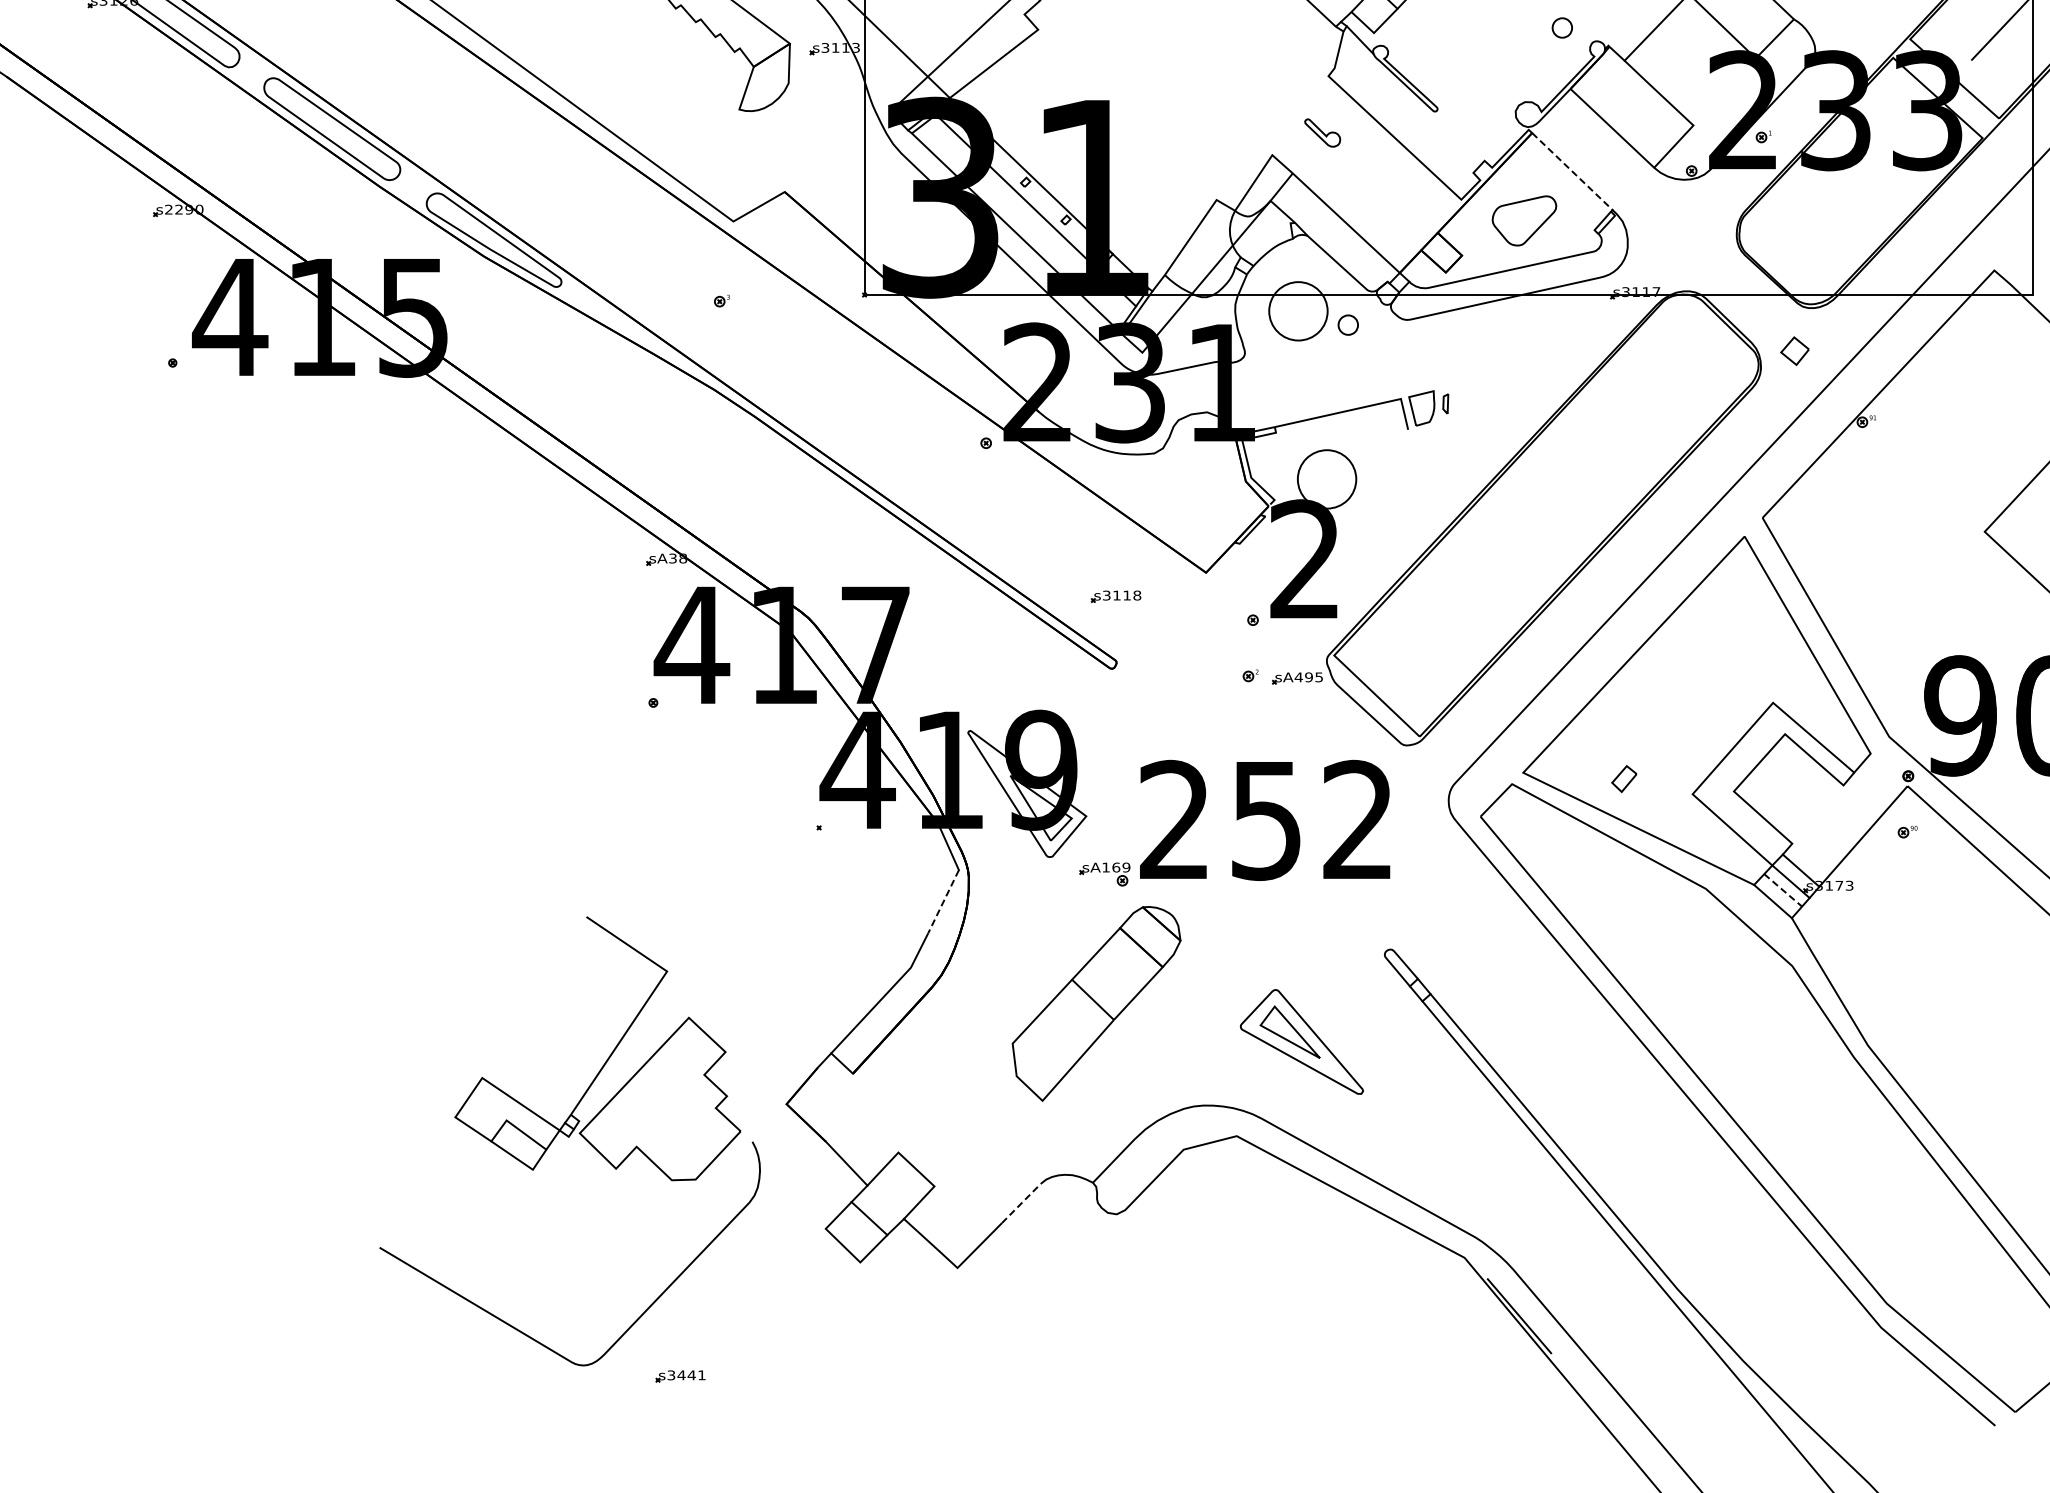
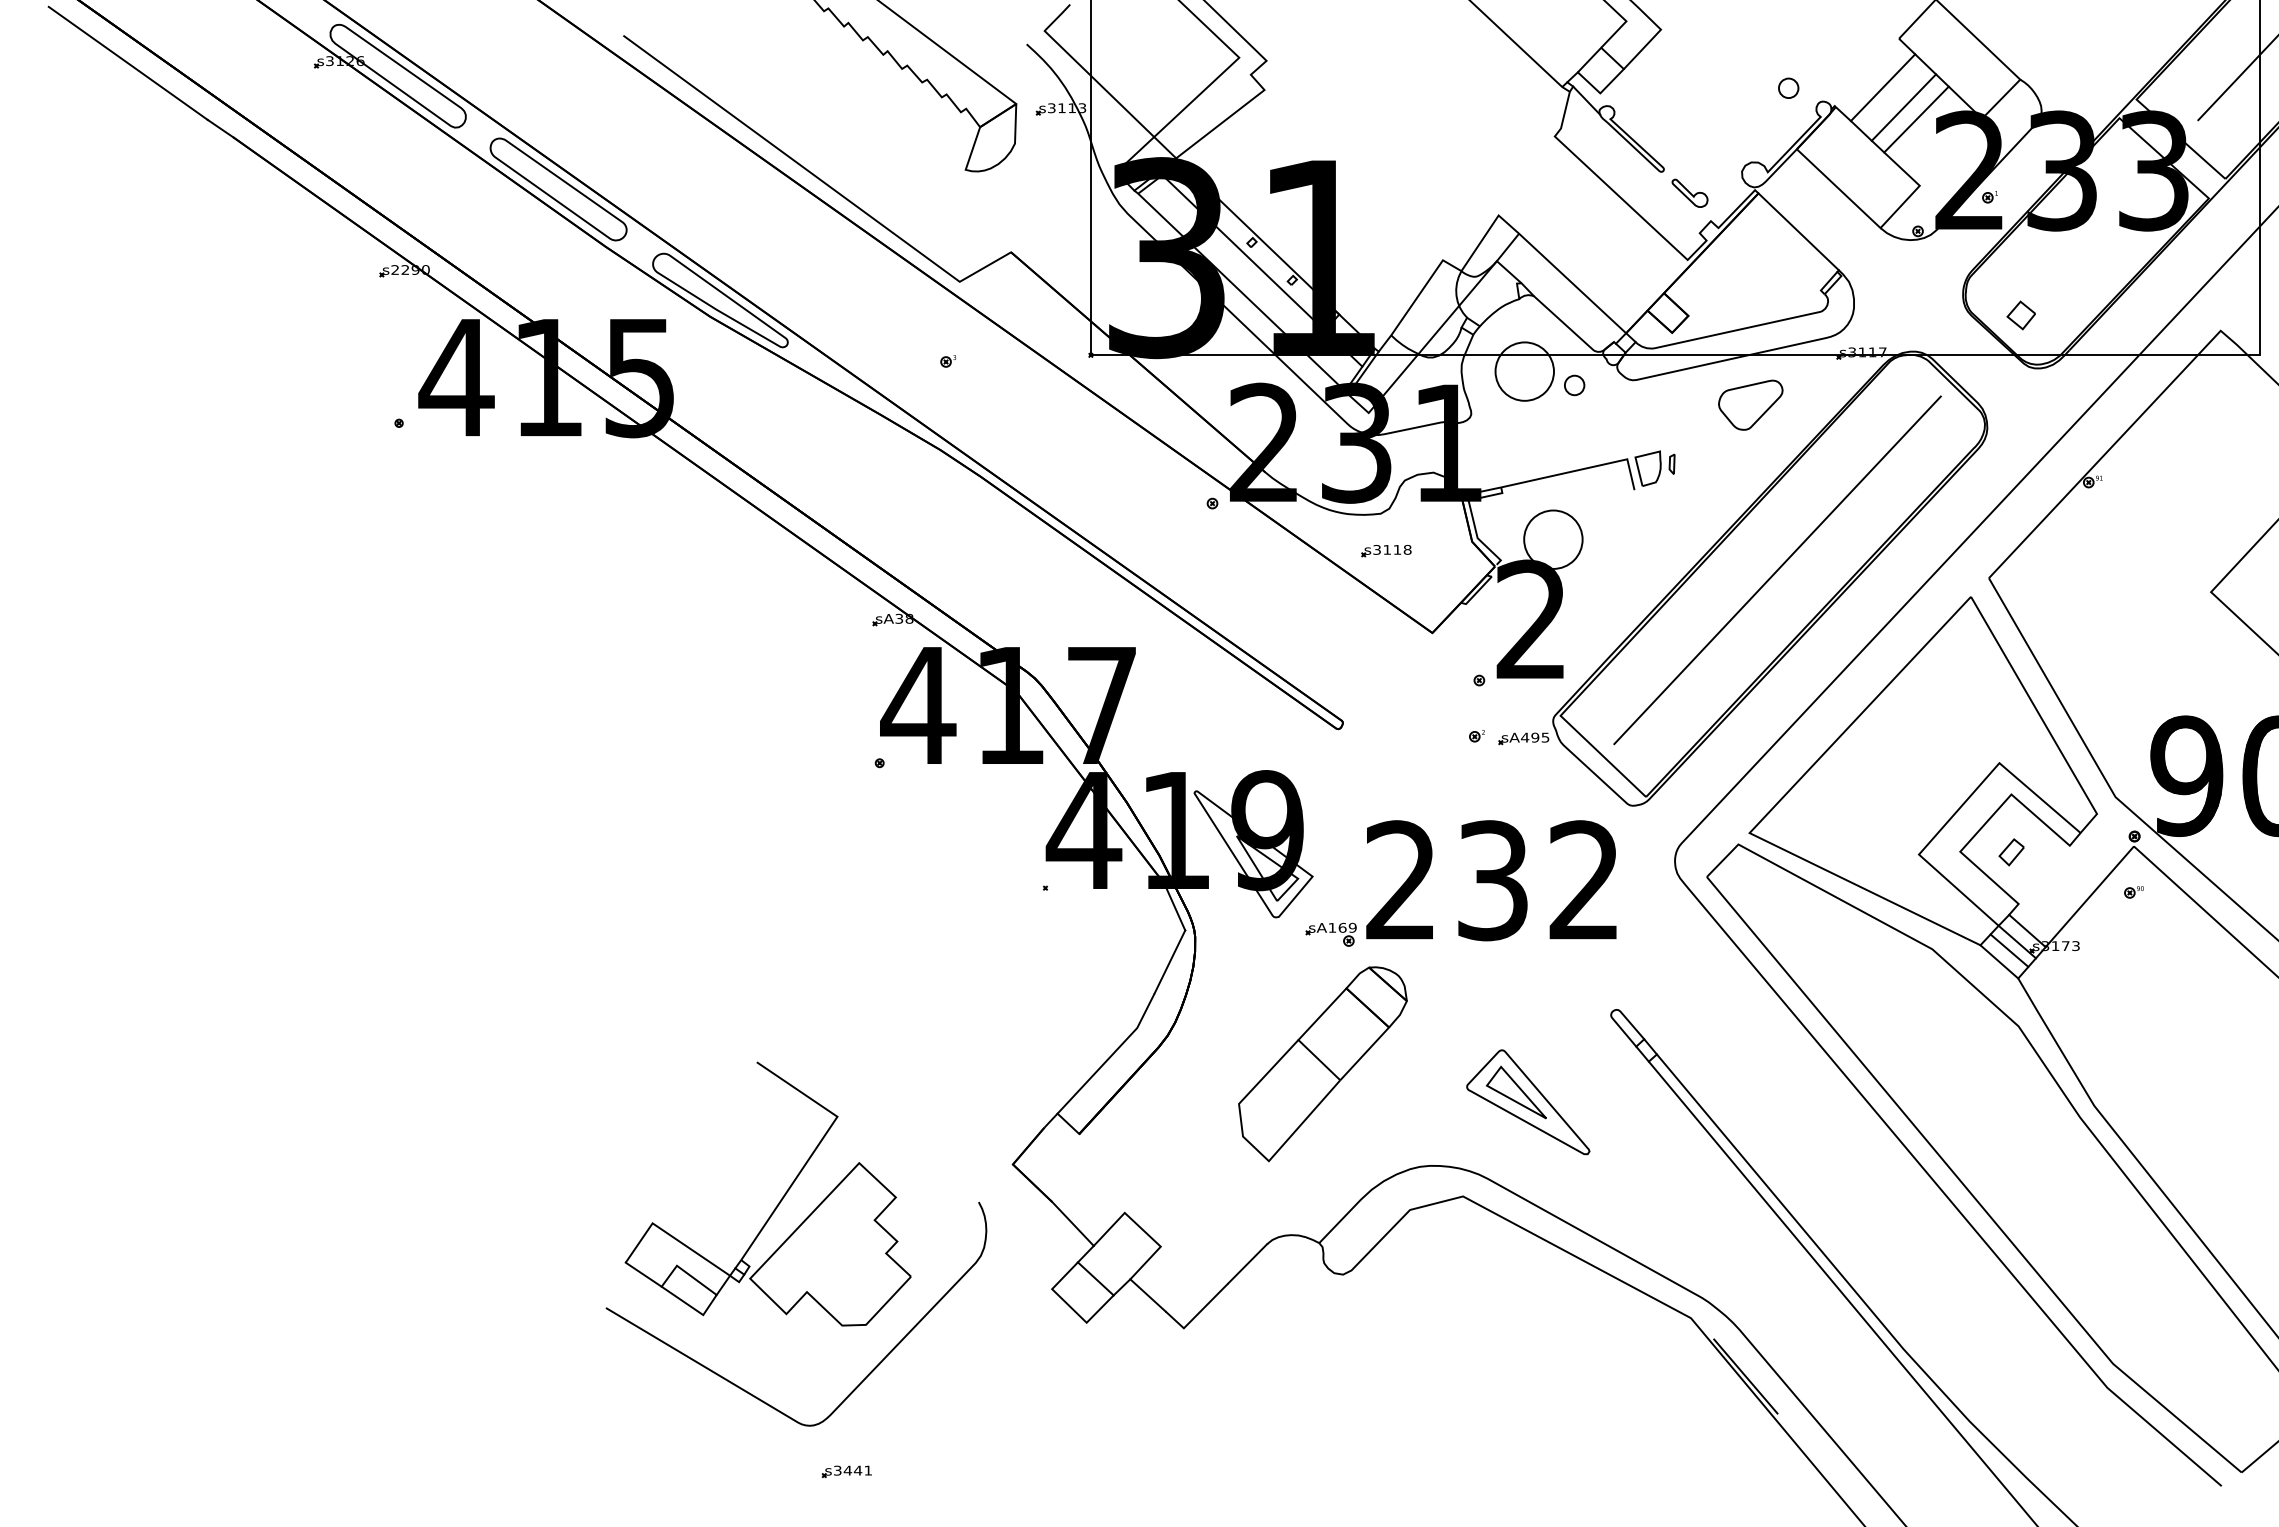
line: (1677, 47) -> (1903, 107), added
line: (1690, 59) -> (1916, 119), added
part: (1322, 132) -> (1689, 192), moved
line: (1572, 171) -> (1798, 231), dashed -> solid
part: (1524, 220) -> (1750, 404), moved
part: (1794, 351) -> (2020, 315), moved
line: (1551, 510) -> (1777, 570), added
part: (1116, 597) -> (1386, 551), moved
part: (1624, 779) -> (2011, 852), moved
text: (1266, 820) -> (1492, 880), 252 -> 232
line: (1783, 890) -> (2009, 950), dashed -> solid
line: (943, 902) -> (1169, 962), dashed -> solid
part: (608, 1057) -> (778, 1202), moved
line: (1021, 1203) -> (1247, 1263), dashed -> solid
part: (680, 1376) -> (846, 1471), moved

